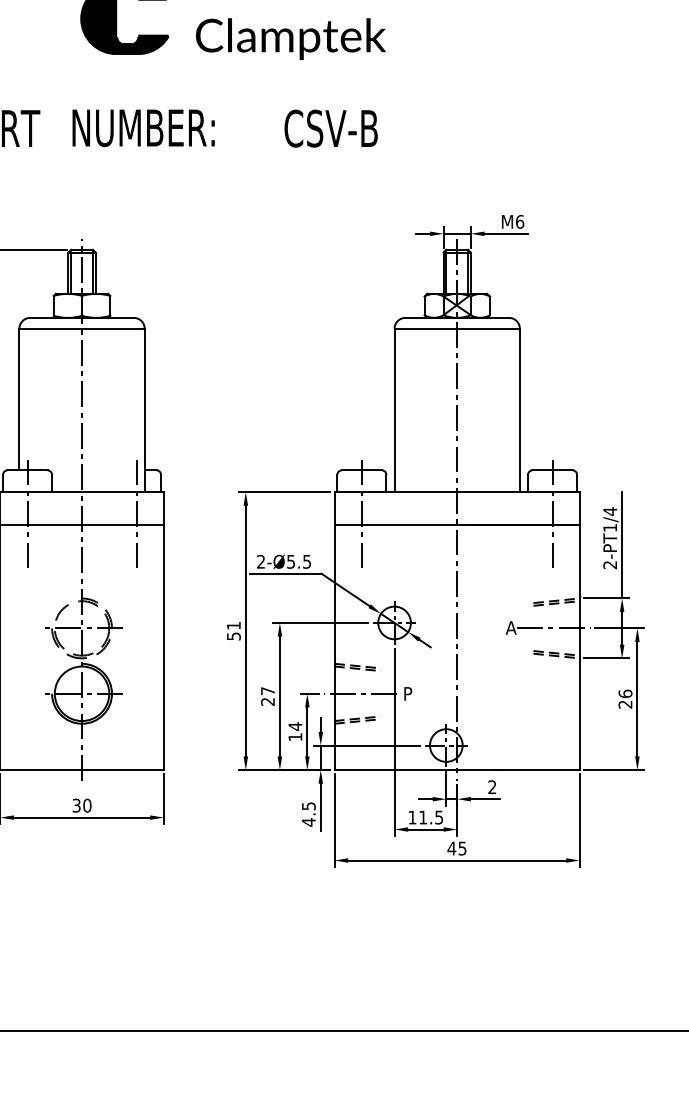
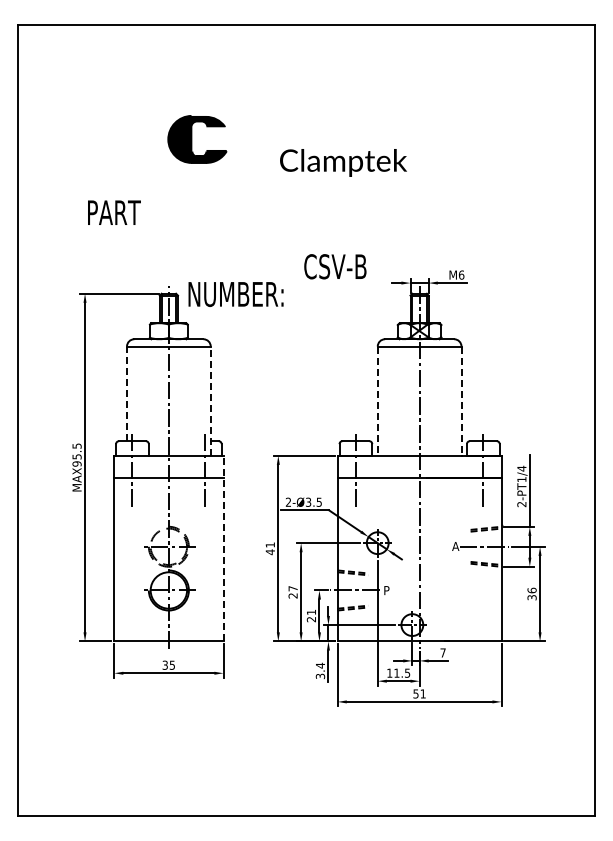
text: (290, 38) -> (343, 162), moved
text: (142, 128) -> (235, 294), moved
text: (331, 128) -> (335, 266), moved
line: (20, 399) -> (127, 393), solid -> dashed
line: (144, 411) -> (210, 401), solid -> dashed
line: (394, 411) -> (377, 401), solid -> dashed
line: (519, 411) -> (461, 401), solid -> dashed
text: (290, 560) -> (308, 501), 2-Ø5.5 -> 2-Ø3.5
line: (163, 630) -> (223, 548), solid -> dashed
text: (232, 636) -> (269, 552), 51 -> 41
text: (626, 704) -> (532, 597), 26 -> 36
text: (293, 731) -> (310, 615), 14 -> 21
text: (491, 786) -> (442, 652), 2 -> 7
text: (87, 804) -> (172, 664), 30 -> 35
text: (308, 813) -> (320, 670), 4.5 -> 3.4
text: (457, 847) -> (419, 693), 45 -> 51

